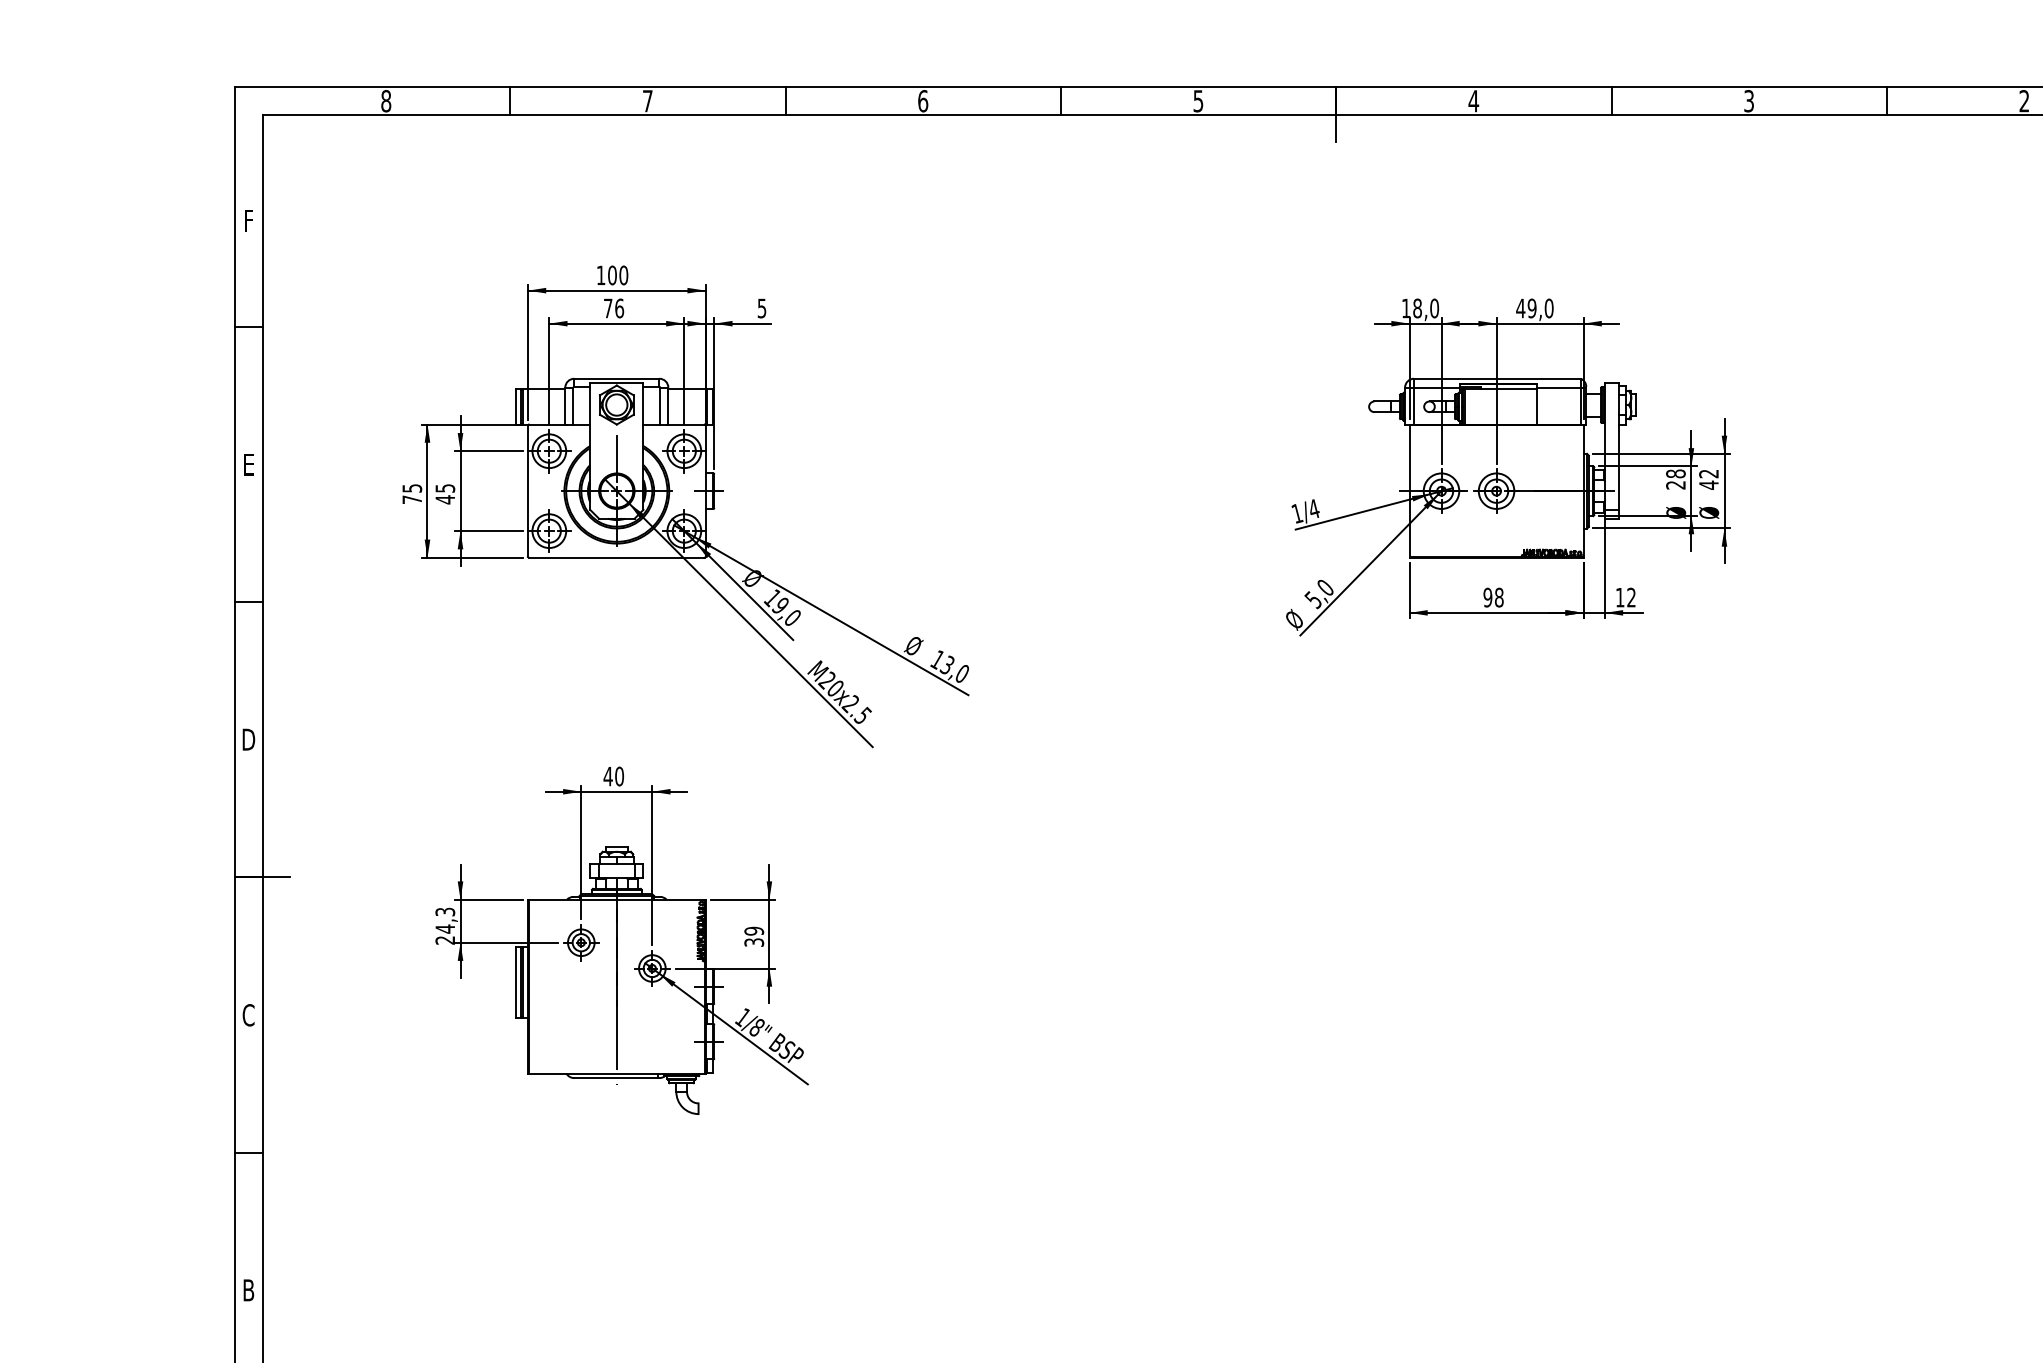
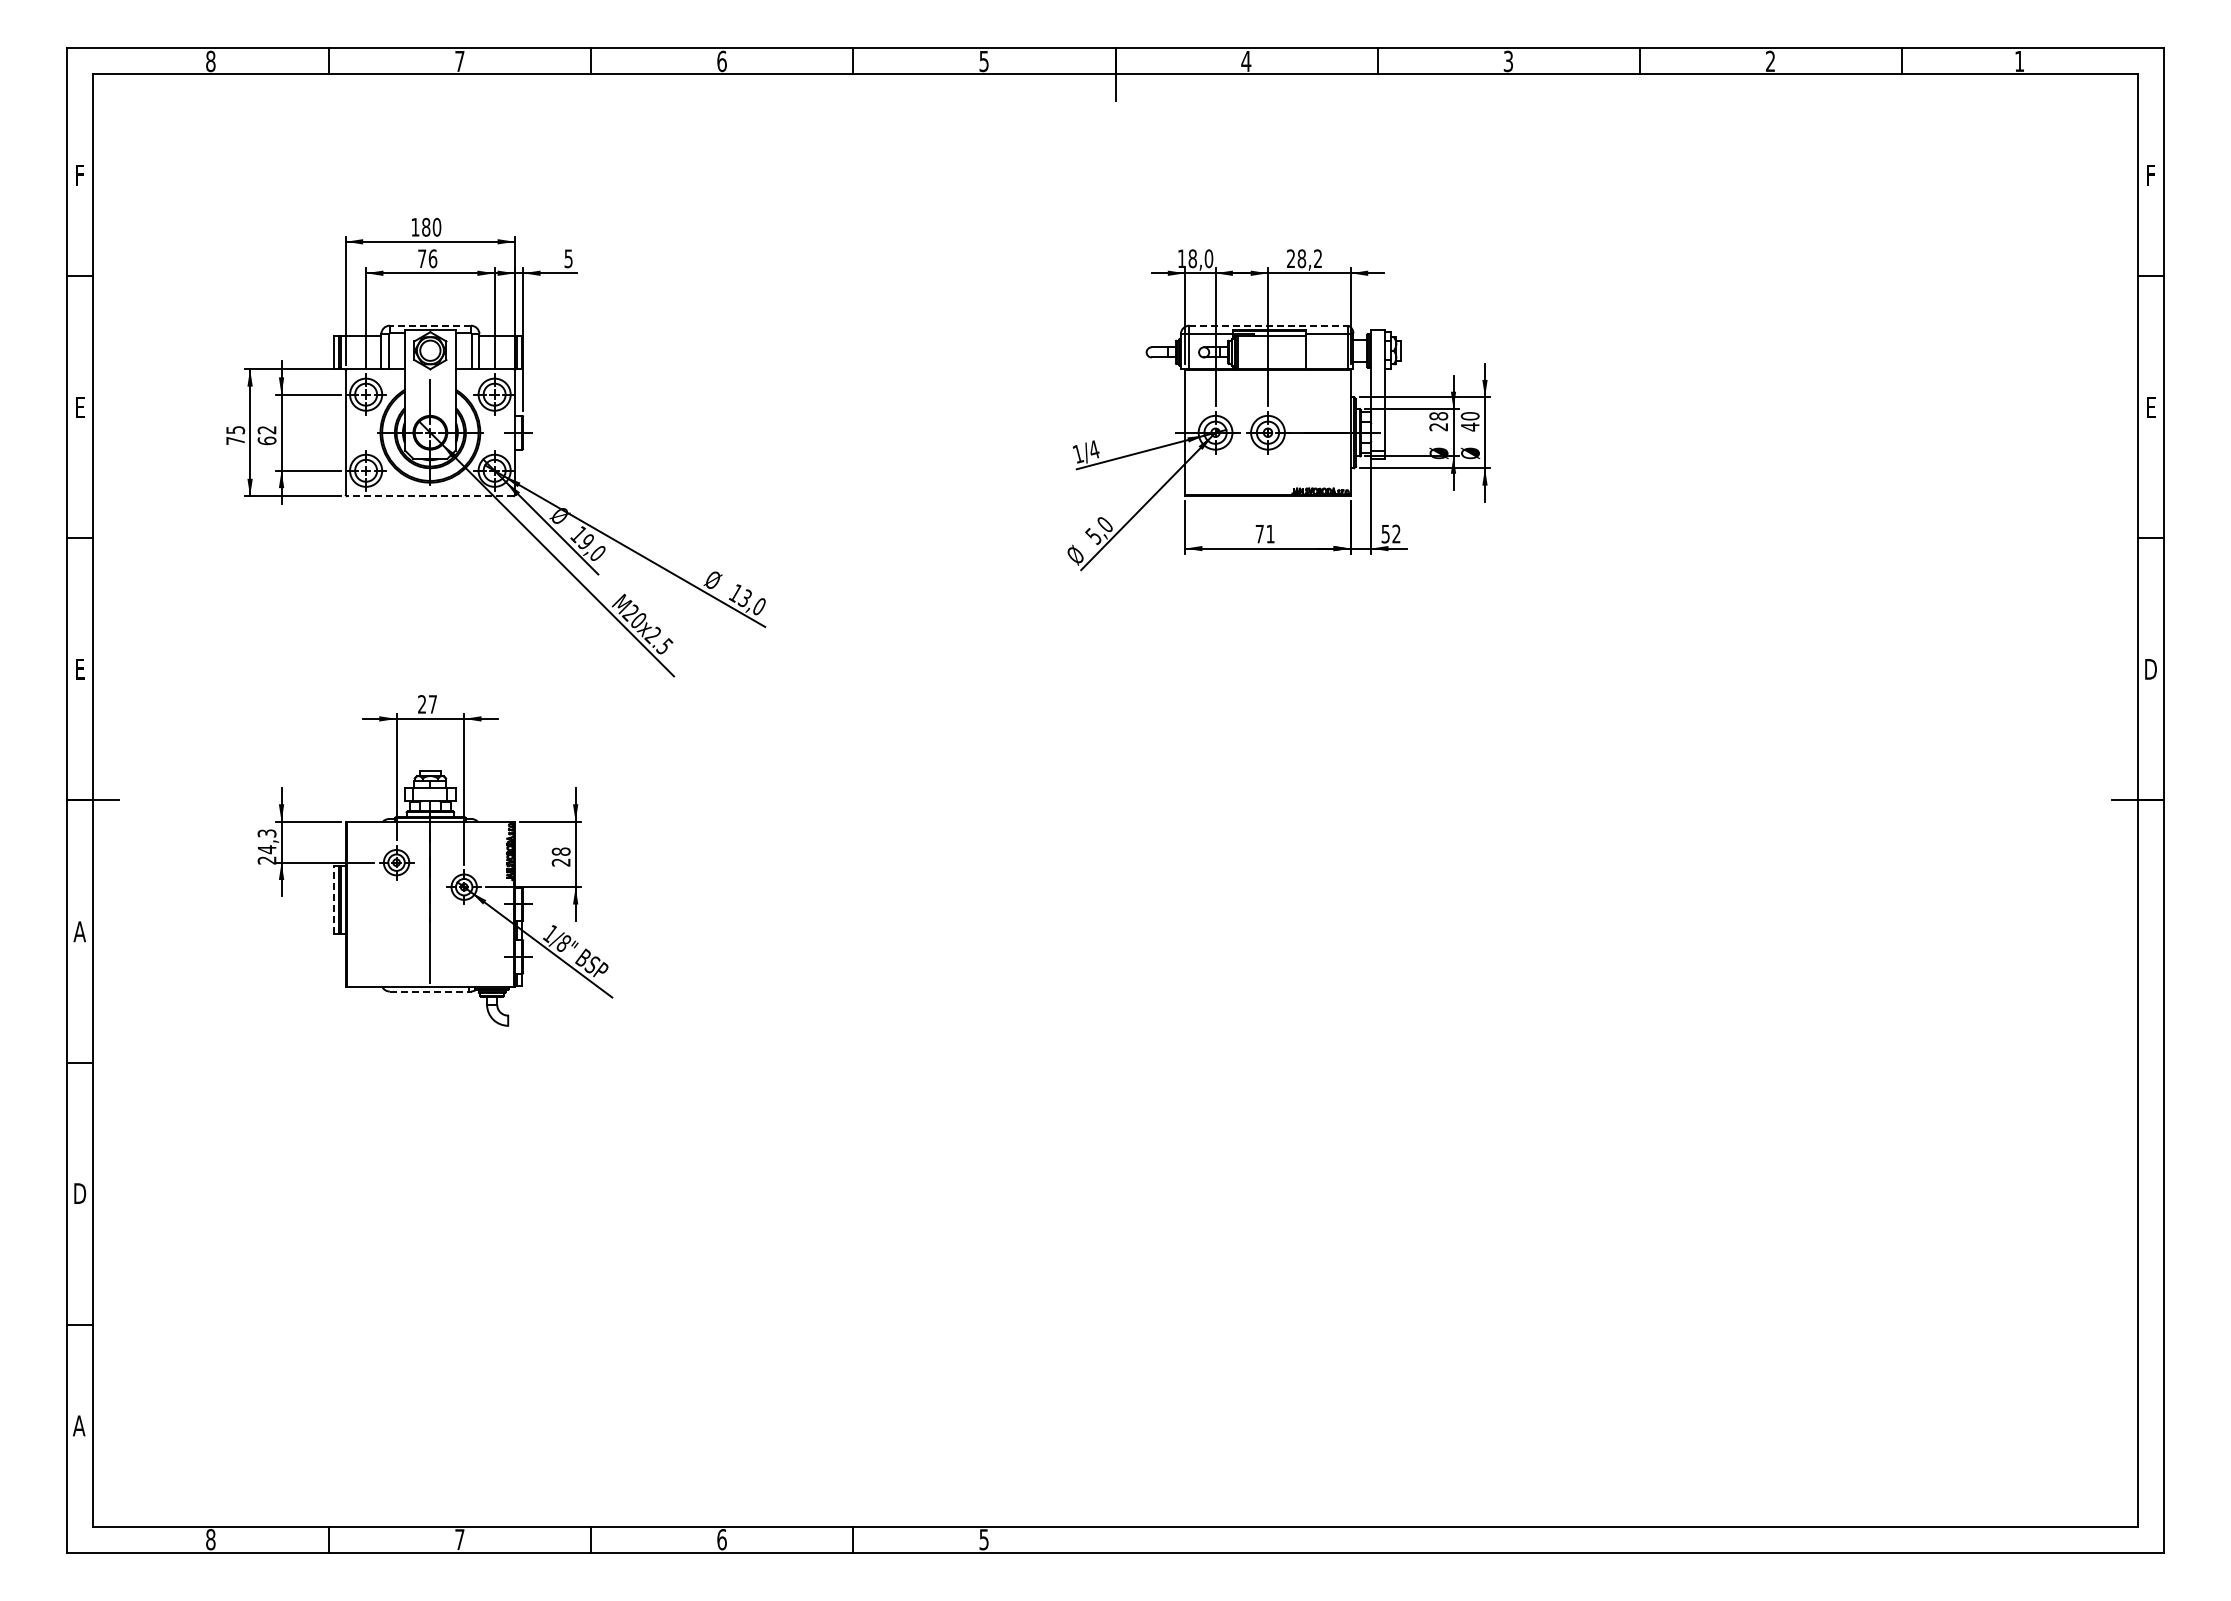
text: (612, 275) -> (426, 227), 100 -> 180
text: (1534, 308) -> (1304, 258), 49,0 -> 28,2
line: (616, 378) -> (430, 325), solid -> dashed
line: (1498, 378) -> (1269, 325), solid -> dashed
text: (1708, 474) -> (1469, 416), 42 -> 40
text: (444, 494) -> (266, 435), 45 -> 62
line: (616, 558) -> (430, 496), solid -> dashed
text: (1492, 597) -> (1264, 533), 98 -> 71
text: (1619, 598) -> (1385, 534), 12 -> 52
text: (248, 739) -> (79, 669), D -> E
text: (613, 776) -> (427, 704), 40 -> 27
text: (754, 936) -> (561, 856), 39 -> 28
line: (516, 982) -> (334, 900), solid -> dashed
text: (248, 1015) -> (79, 931), C -> A
line: (615, 1078) -> (429, 991), solid -> dashed
text: (249, 1290) -> (80, 1193), B -> D

